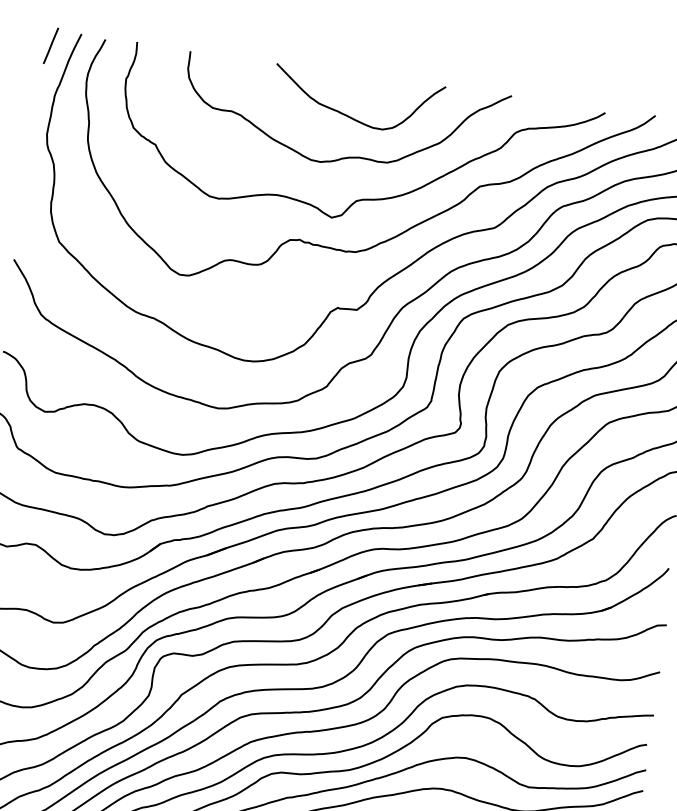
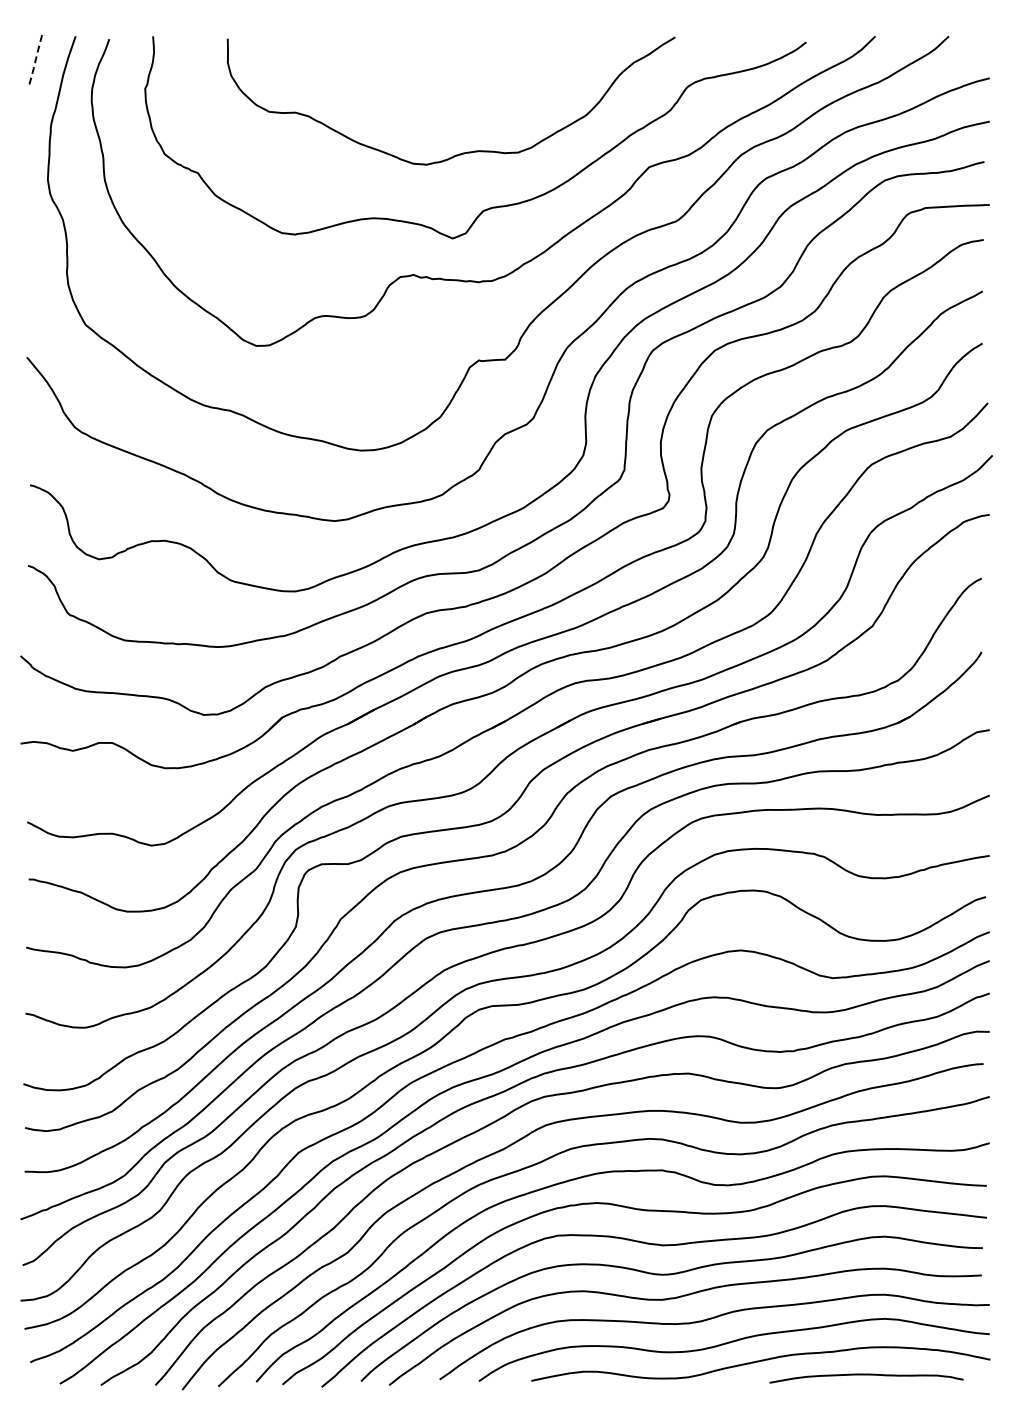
line: (51, 45) -> (36, 58), solid -> dashed
curve: (349, 116) -> (457, 96), removed

